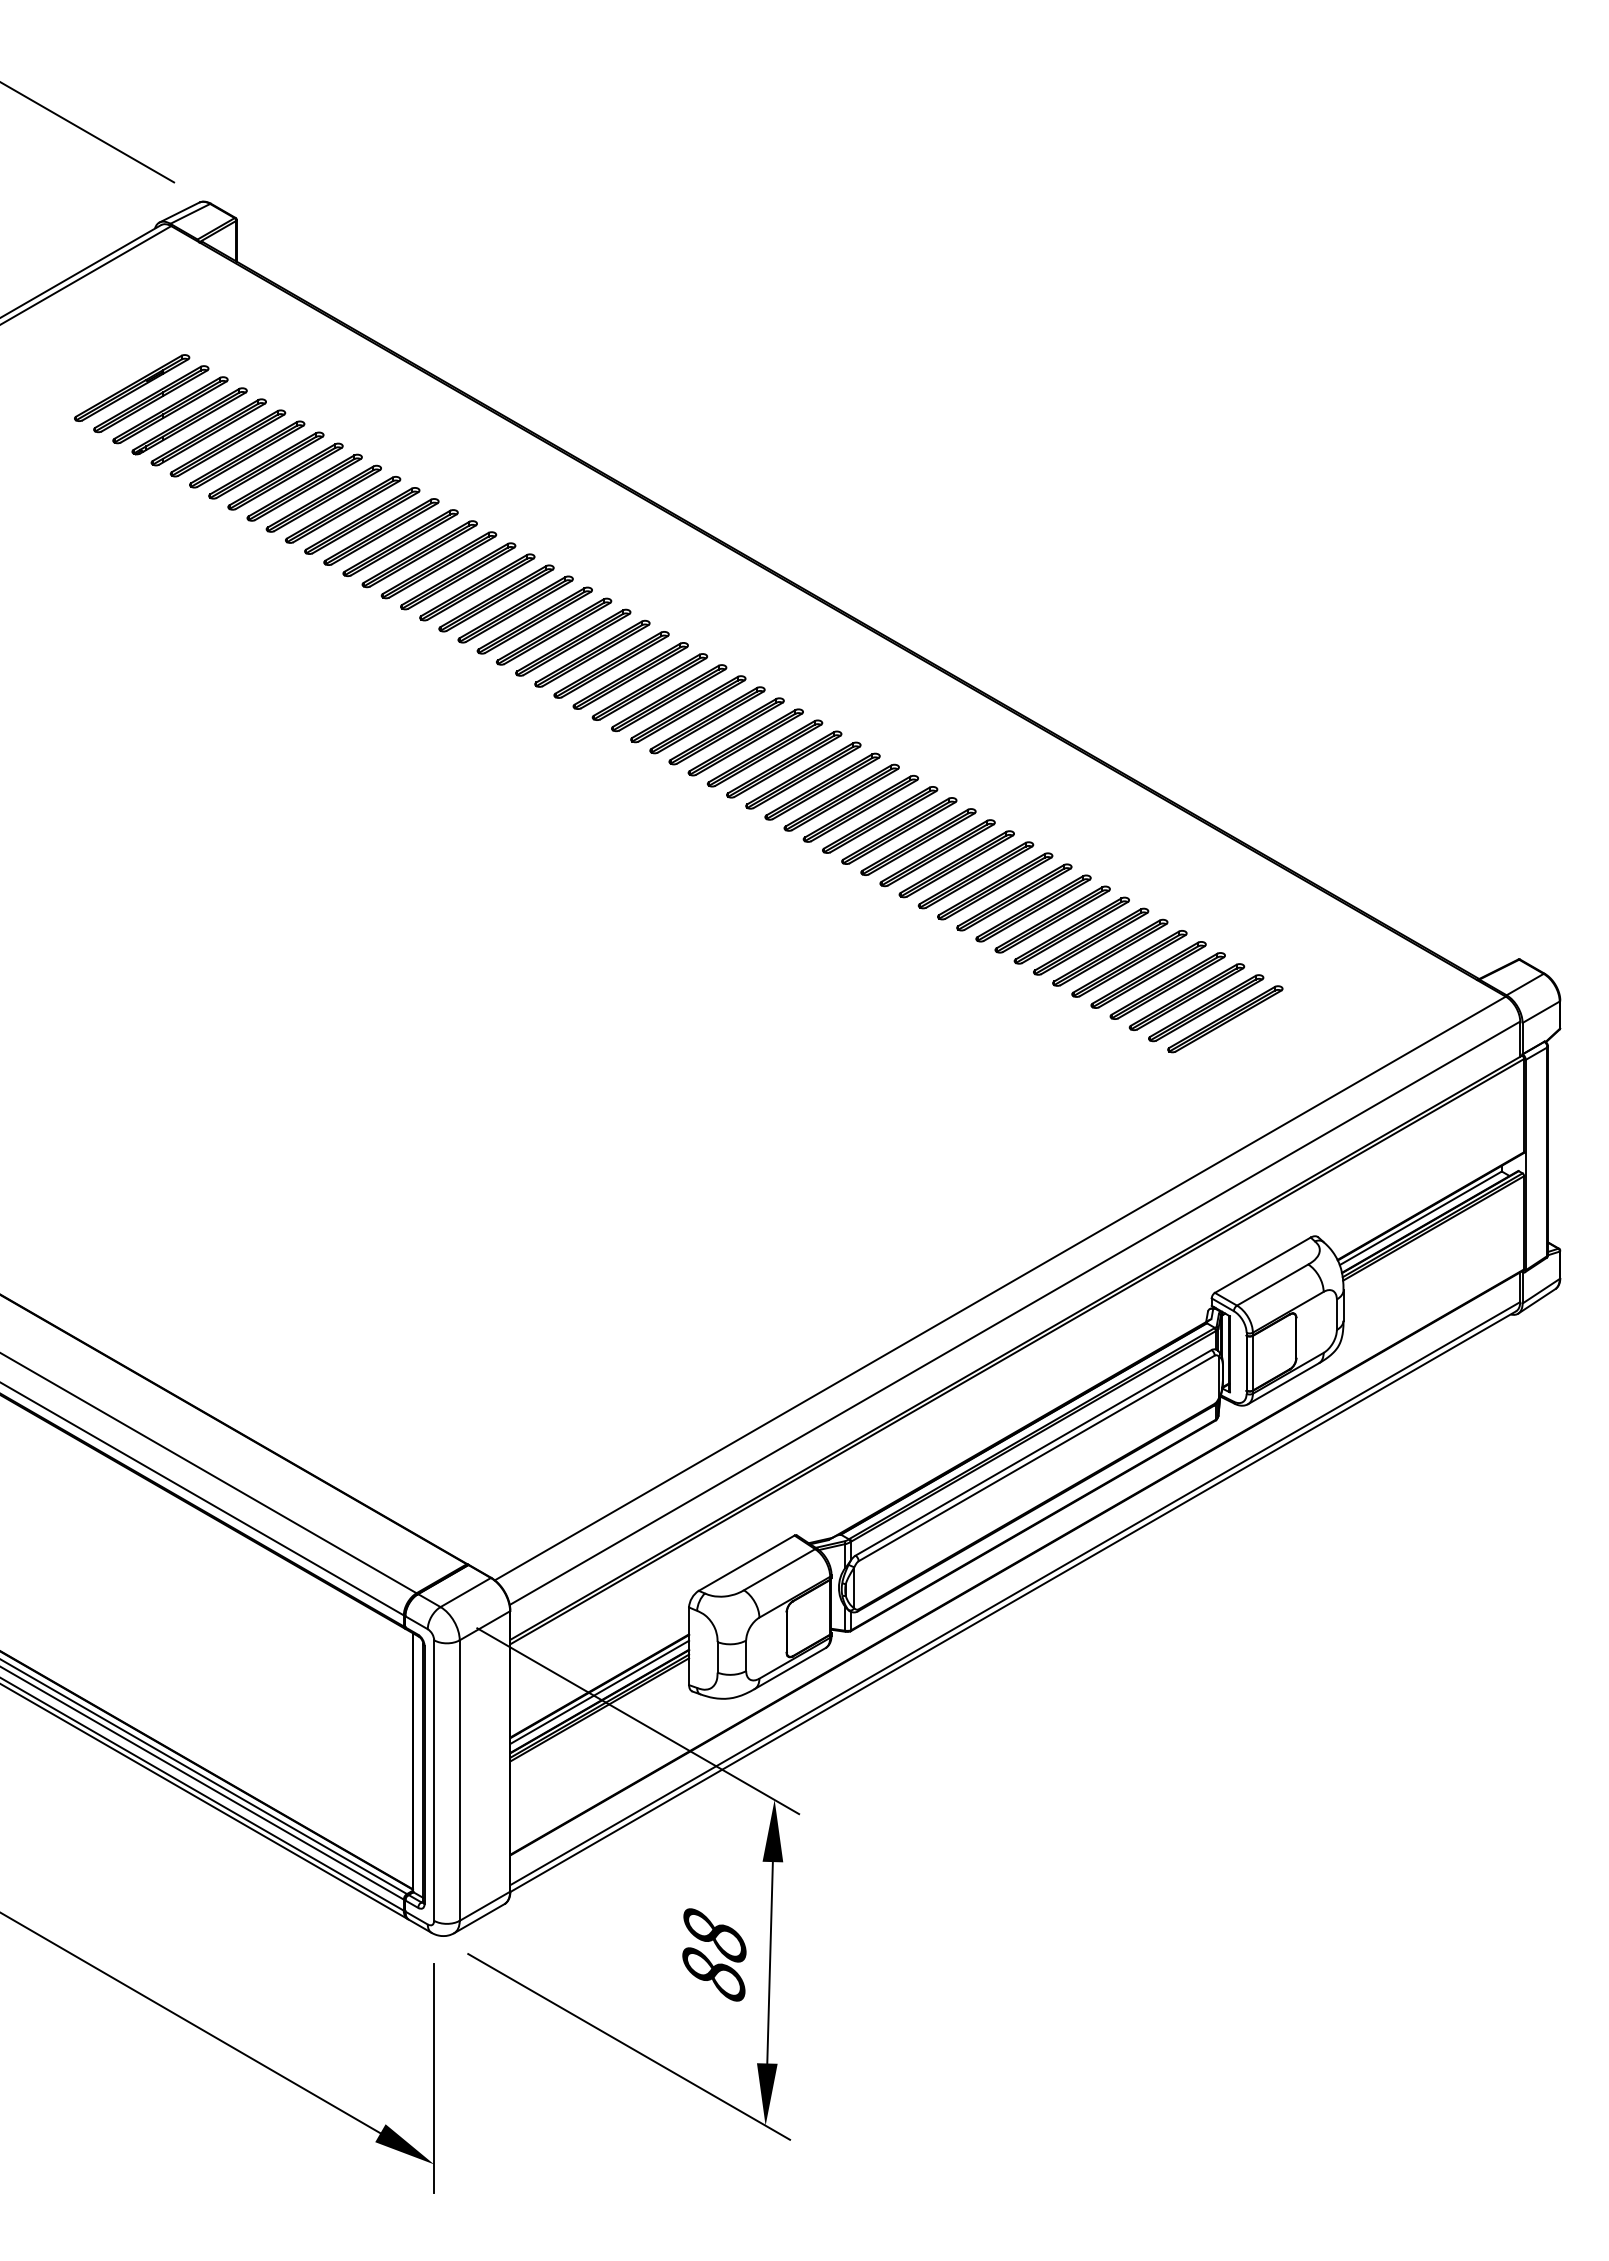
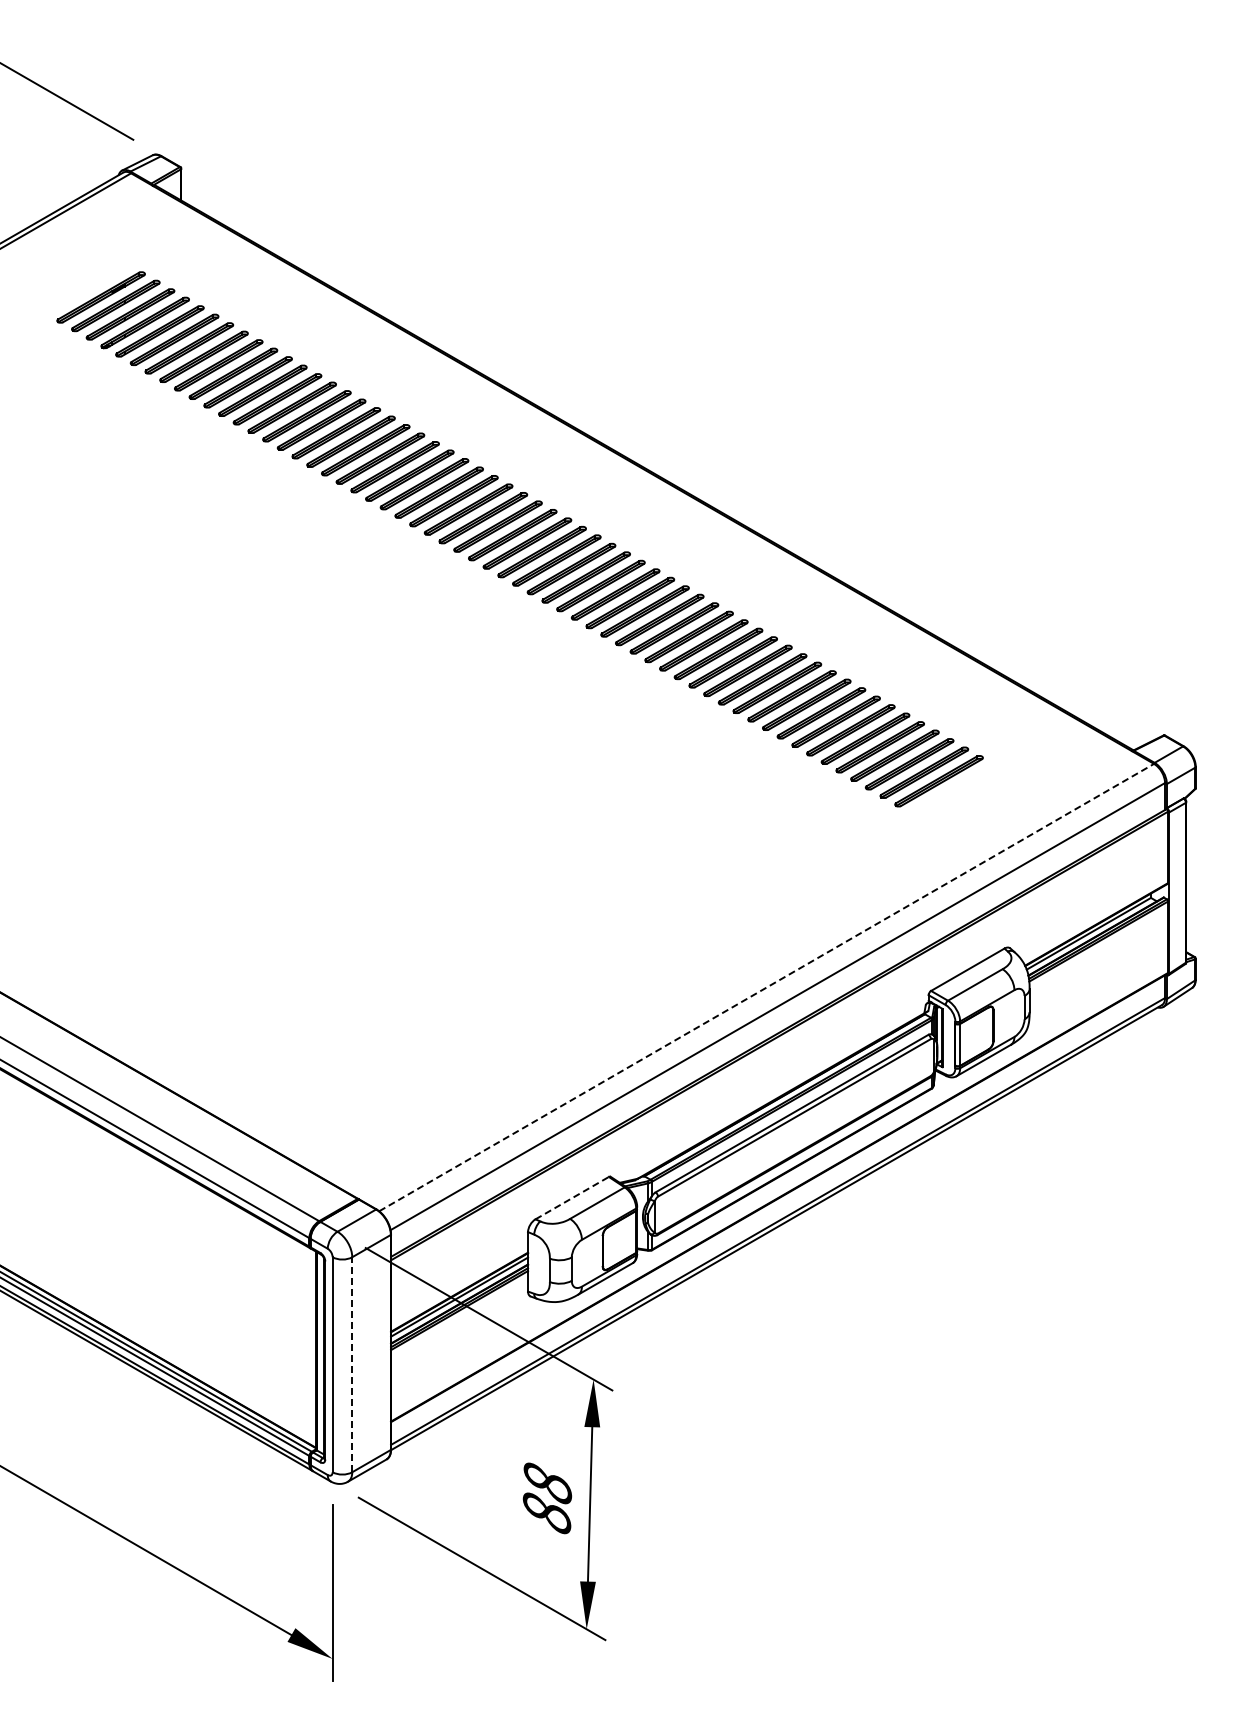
line: (1001, 1288) -> (767, 987), solid -> dashed
line: (747, 1562) -> (572, 1197), solid -> dashed
line: (460, 1780) -> (352, 1364), solid -> dashed

